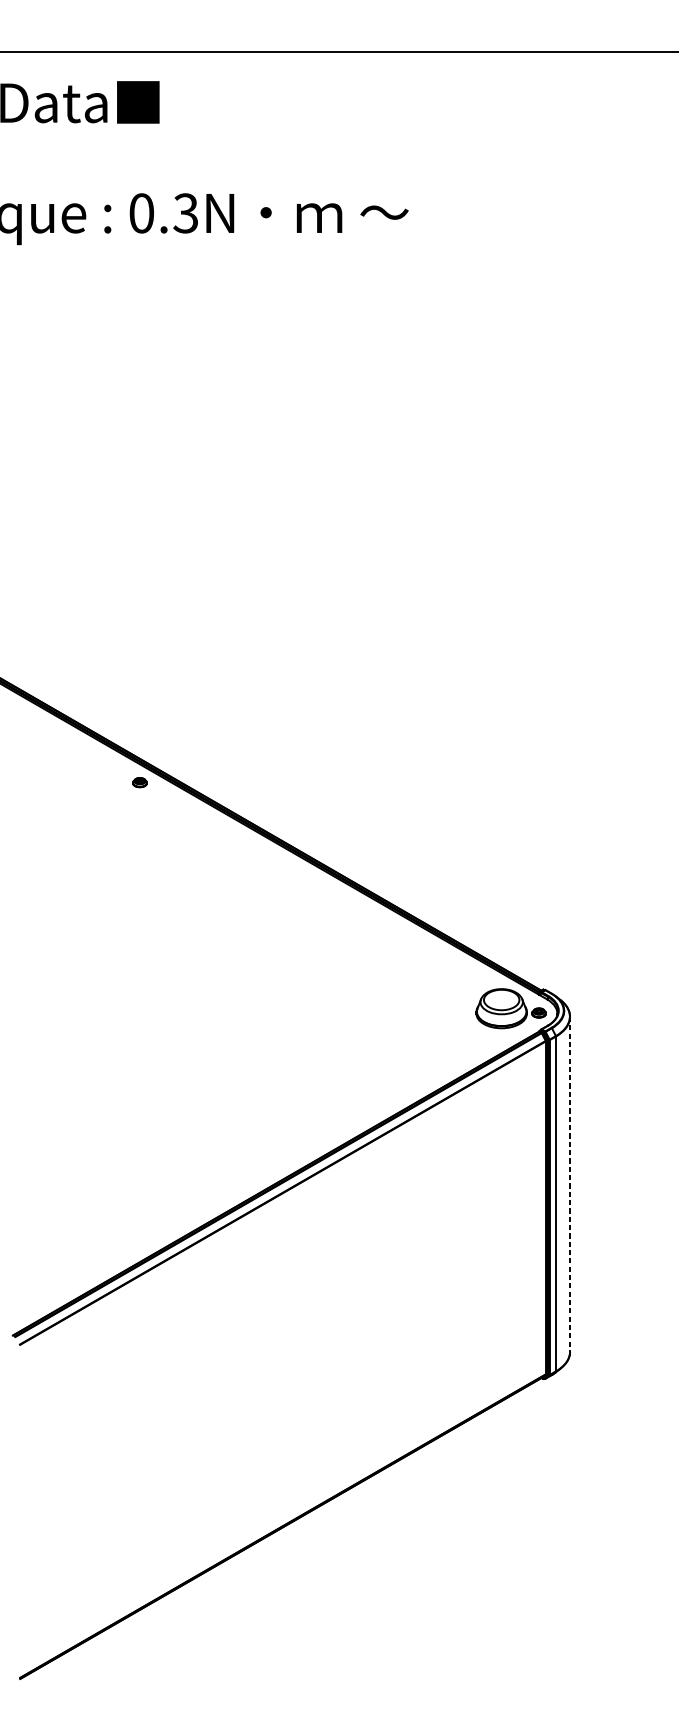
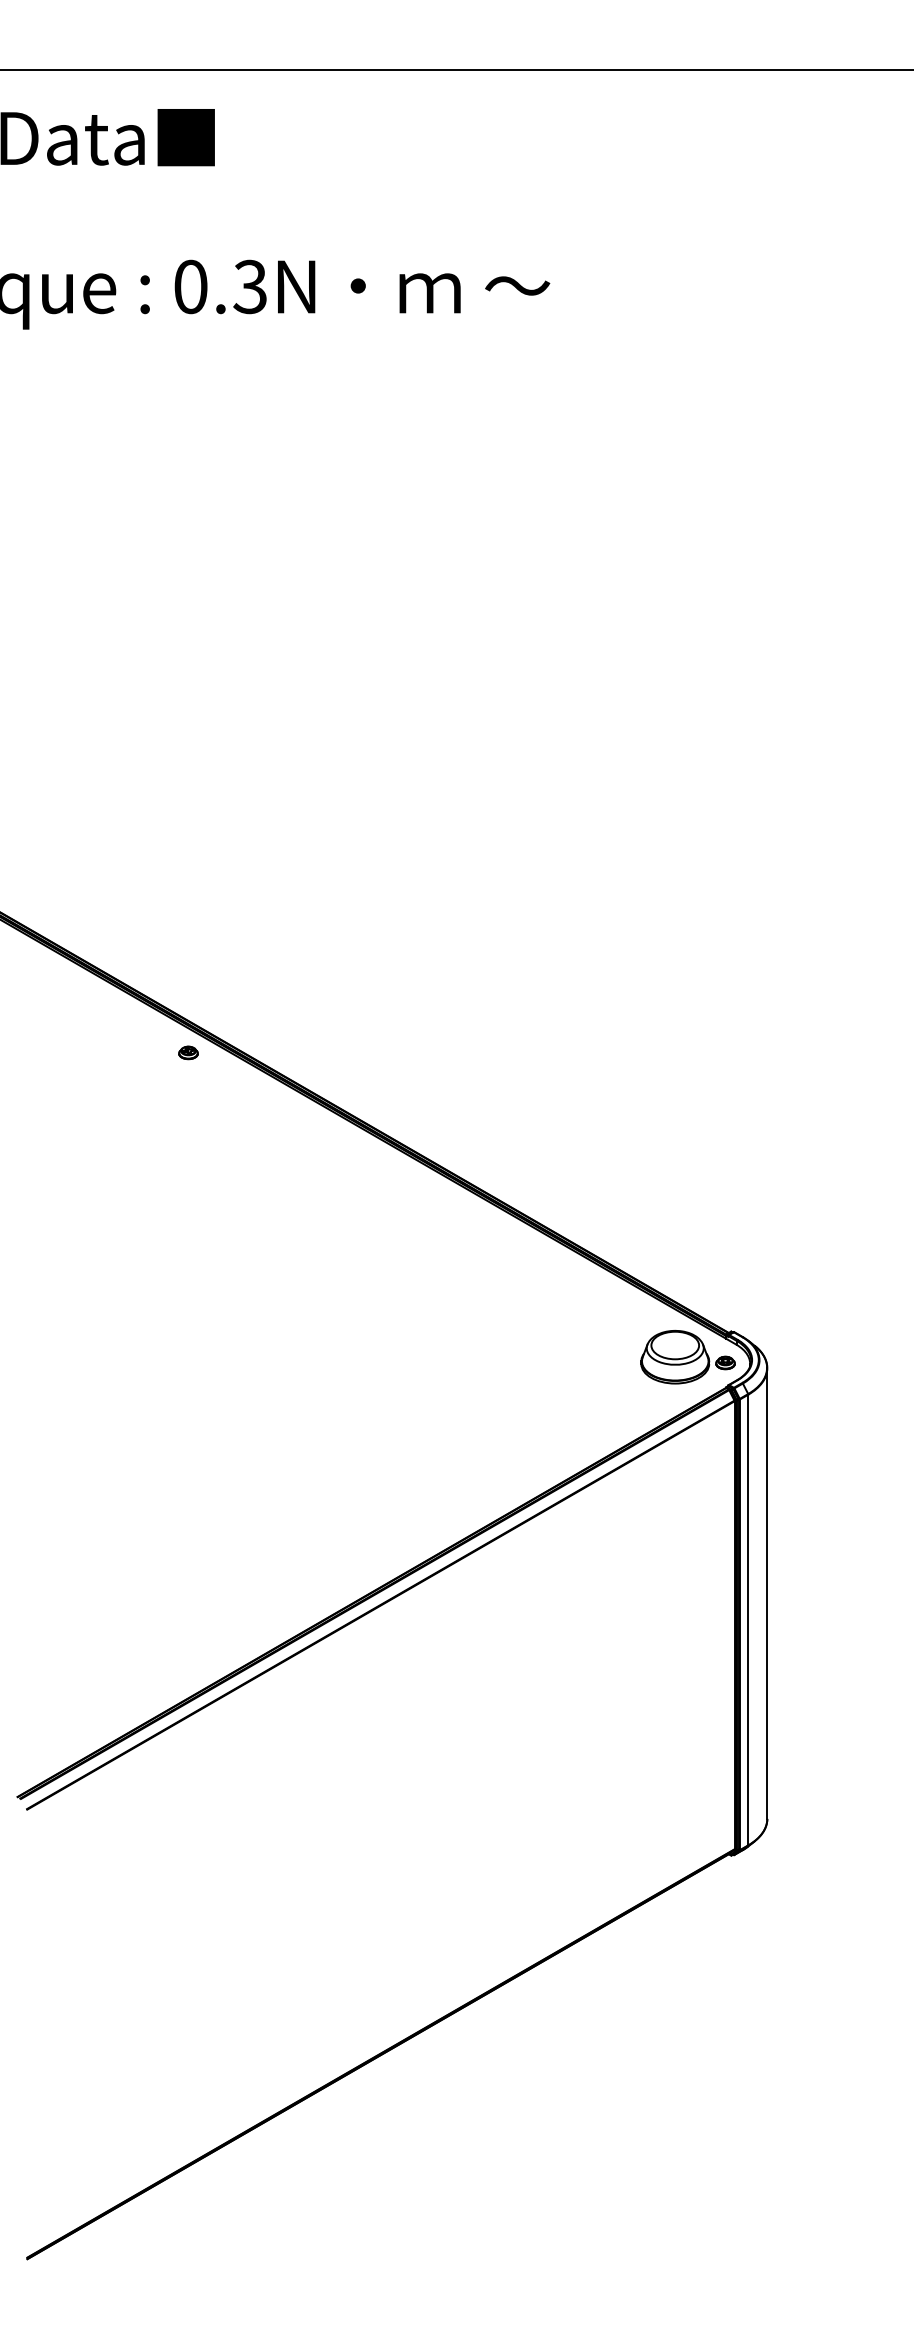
line: (570, 1185) -> (767, 1594), dashed -> solid

